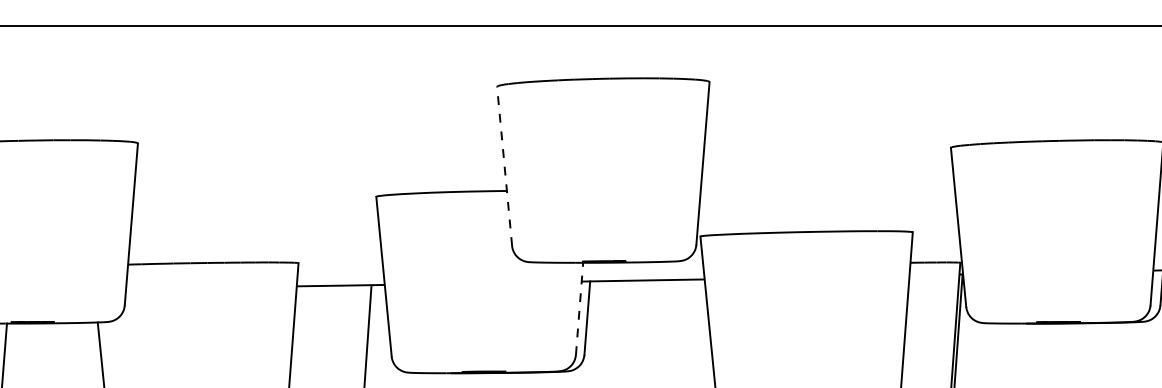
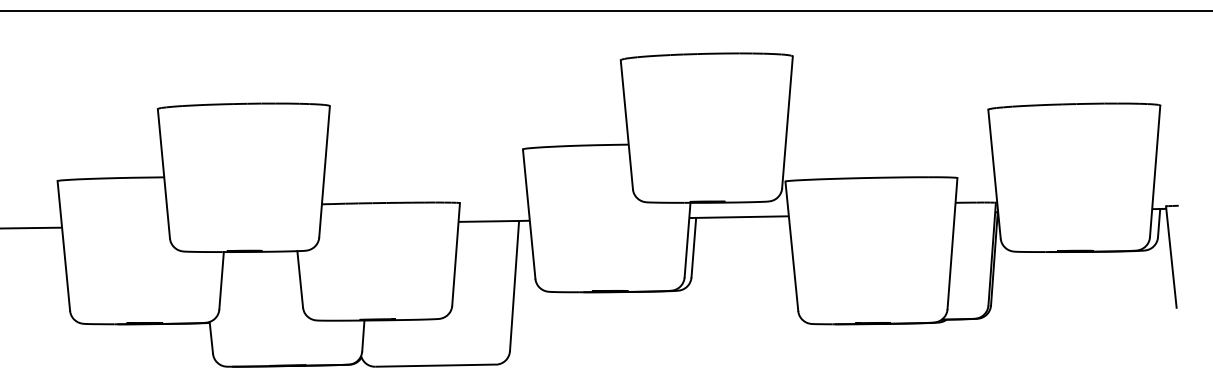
line: (504, 166) -> (626, 124), dashed -> solid
line: (579, 308) -> (687, 239), dashed -> solid

